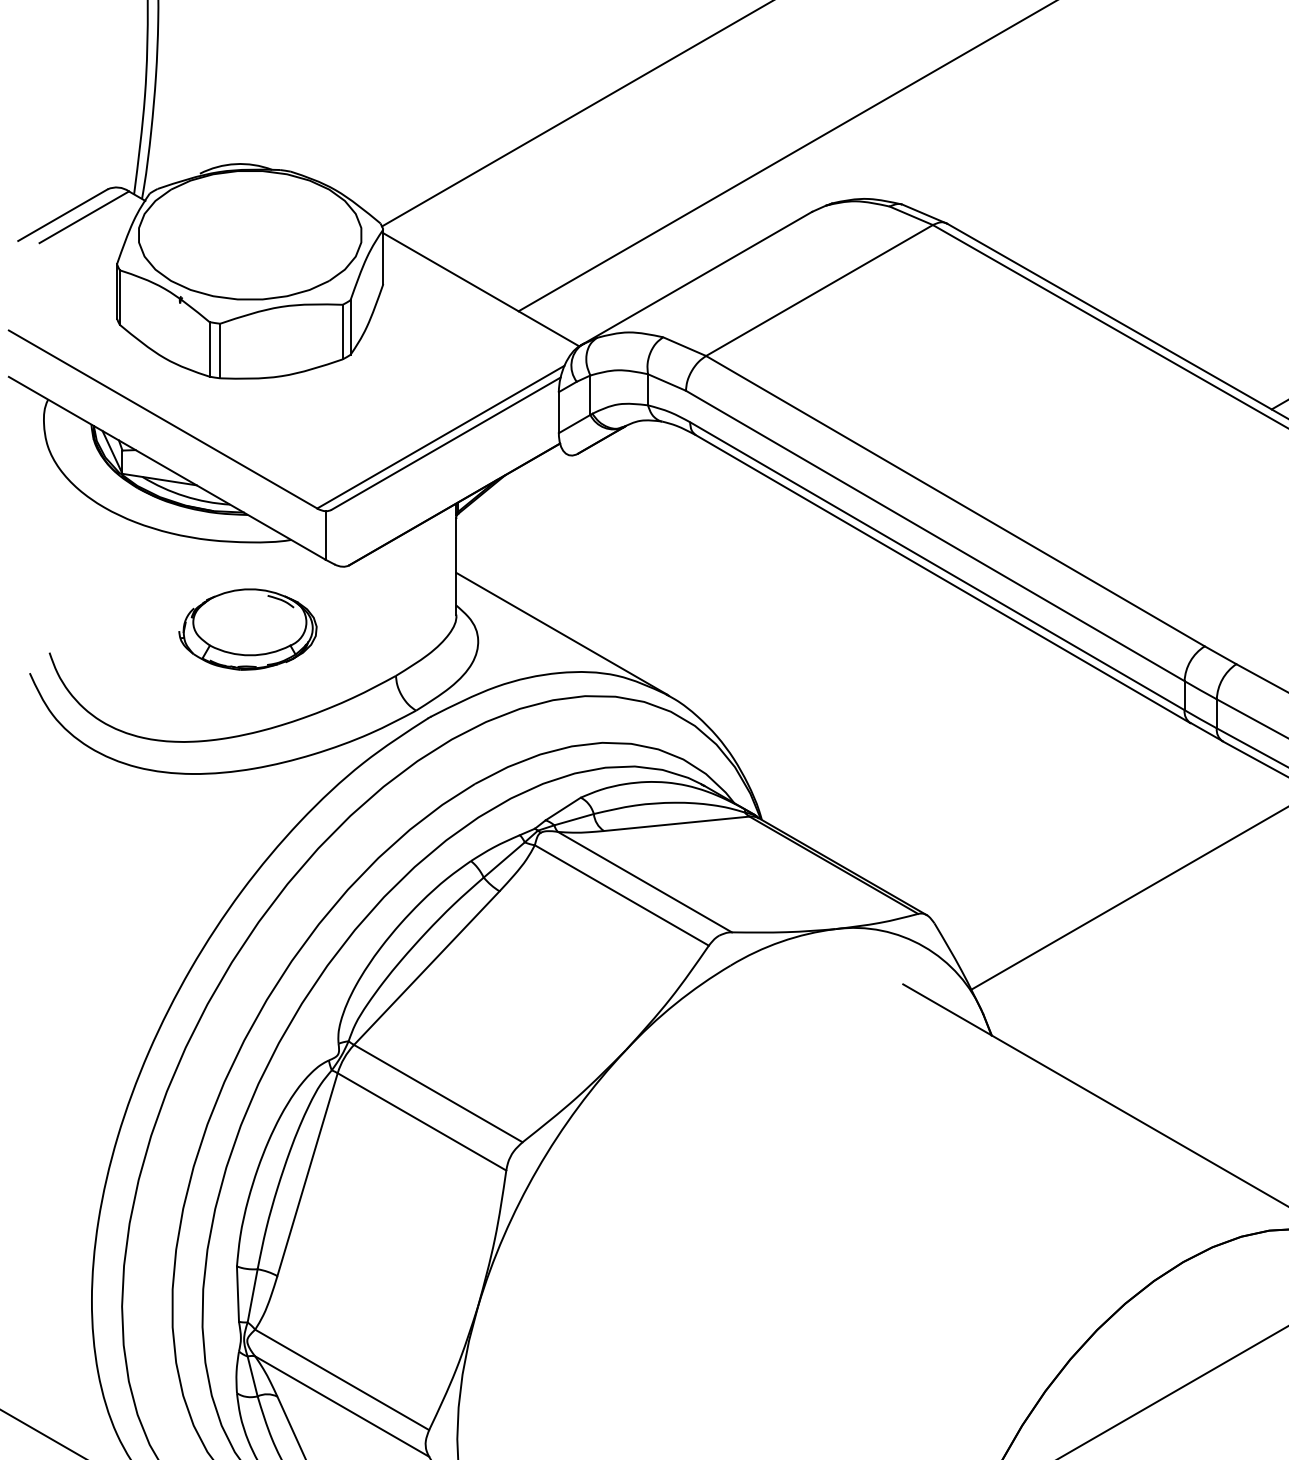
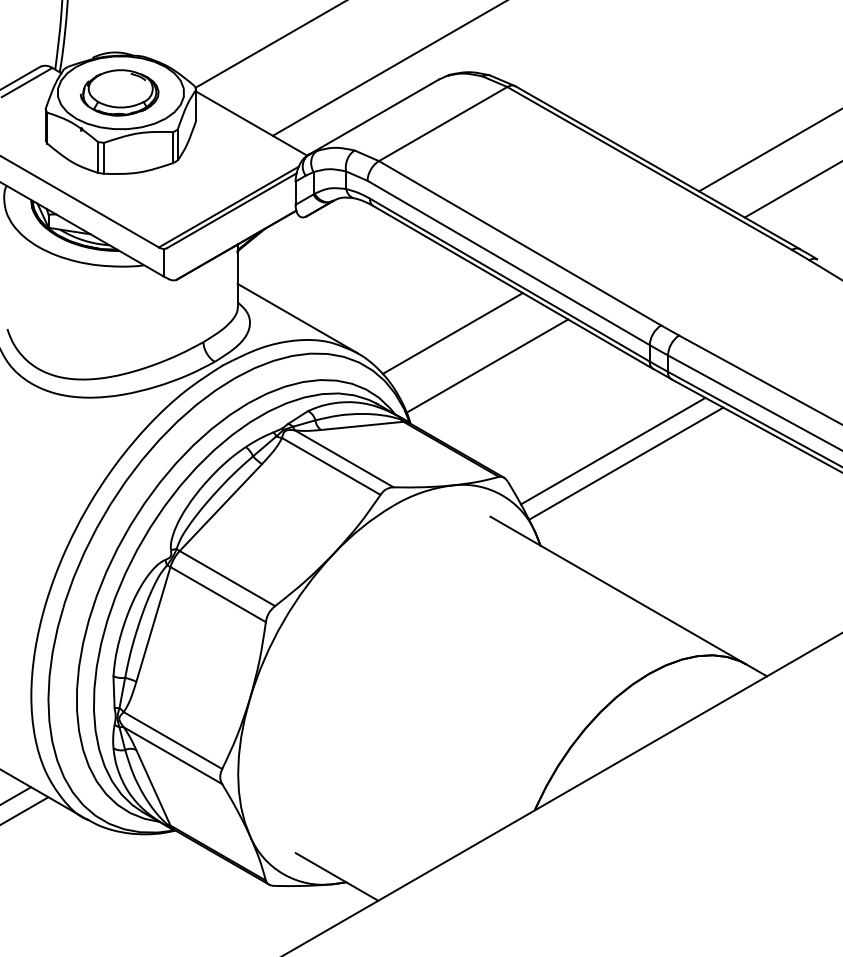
part: (247, 628) -> (119, 92), moved
line: (836, 660) -> (452, 333), added
line: (897, 717) -> (487, 365), added
line: (1118, 867) -> (612, 450), added

